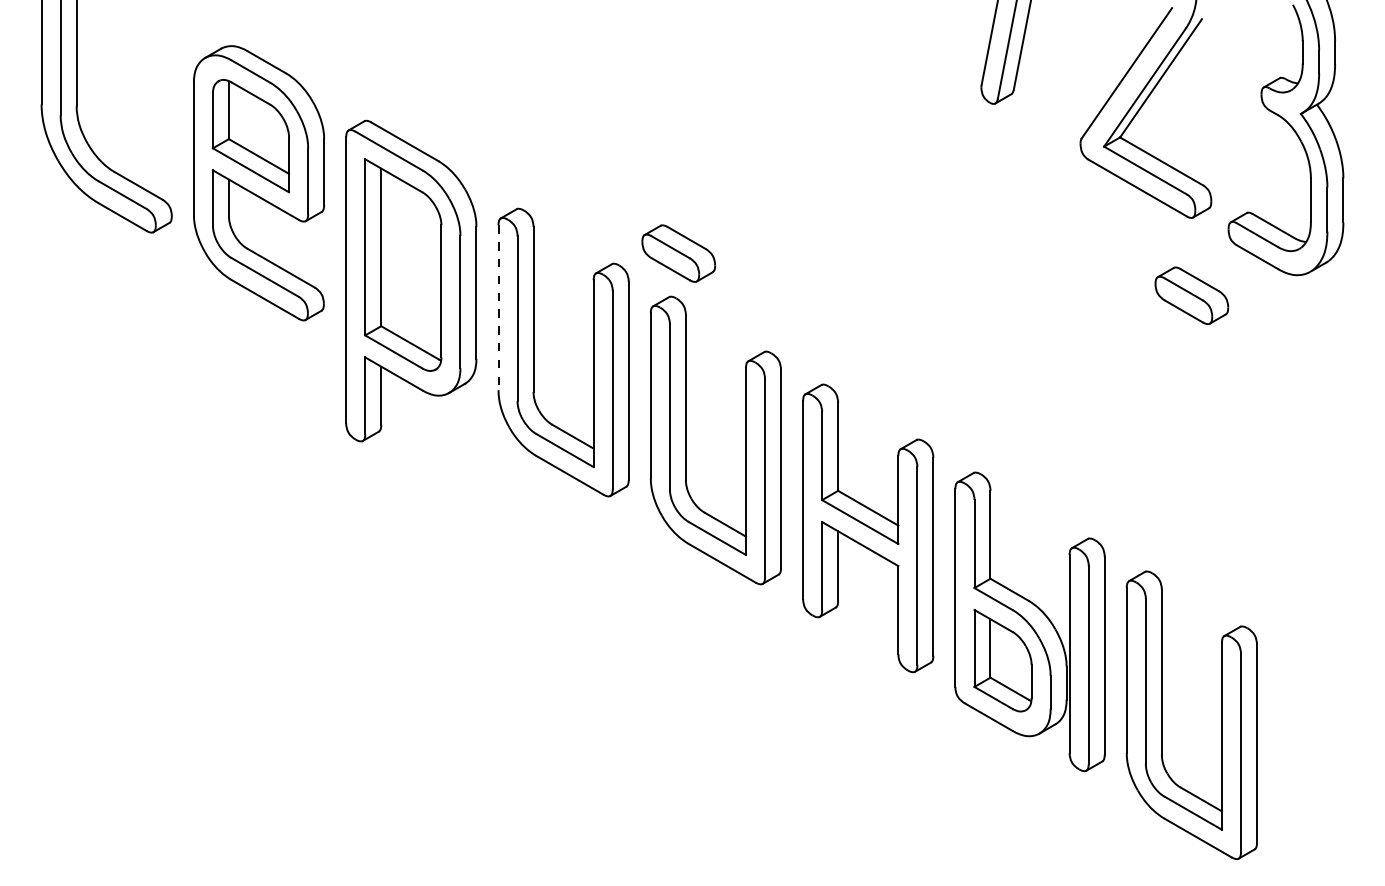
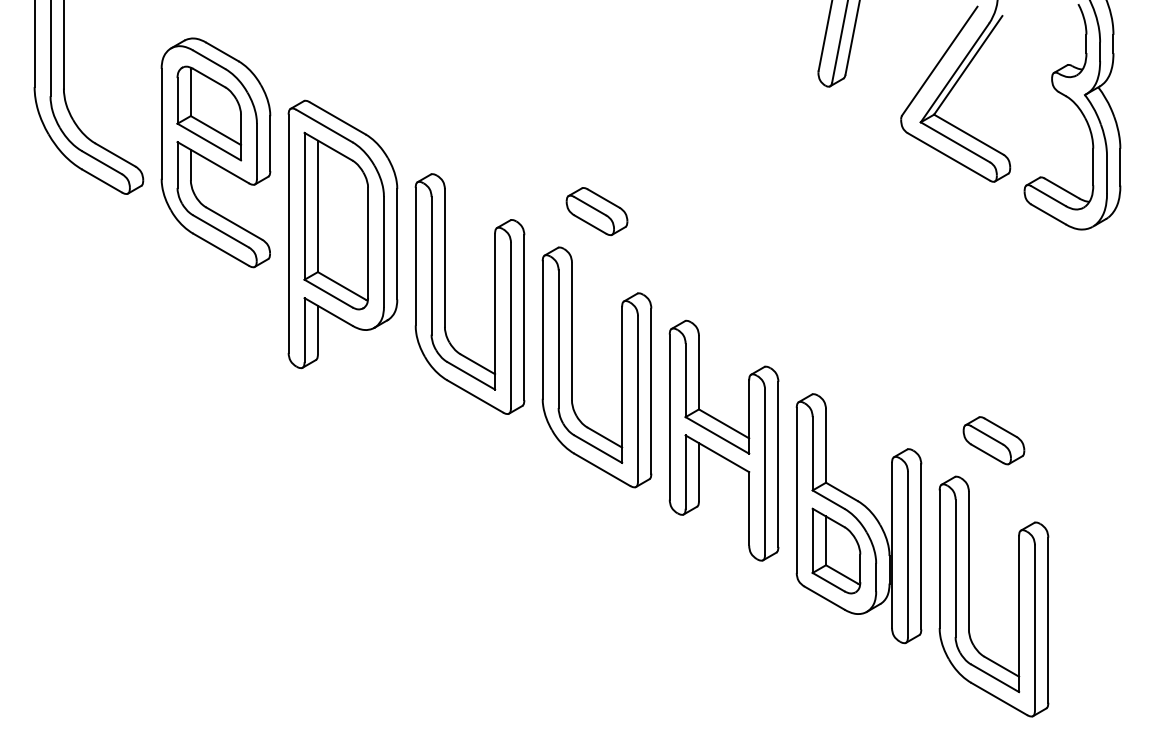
part: (678, 253) -> (596, 211), moved
part: (1191, 295) -> (993, 440), moved
line: (498, 307) -> (415, 256), dashed -> solid

